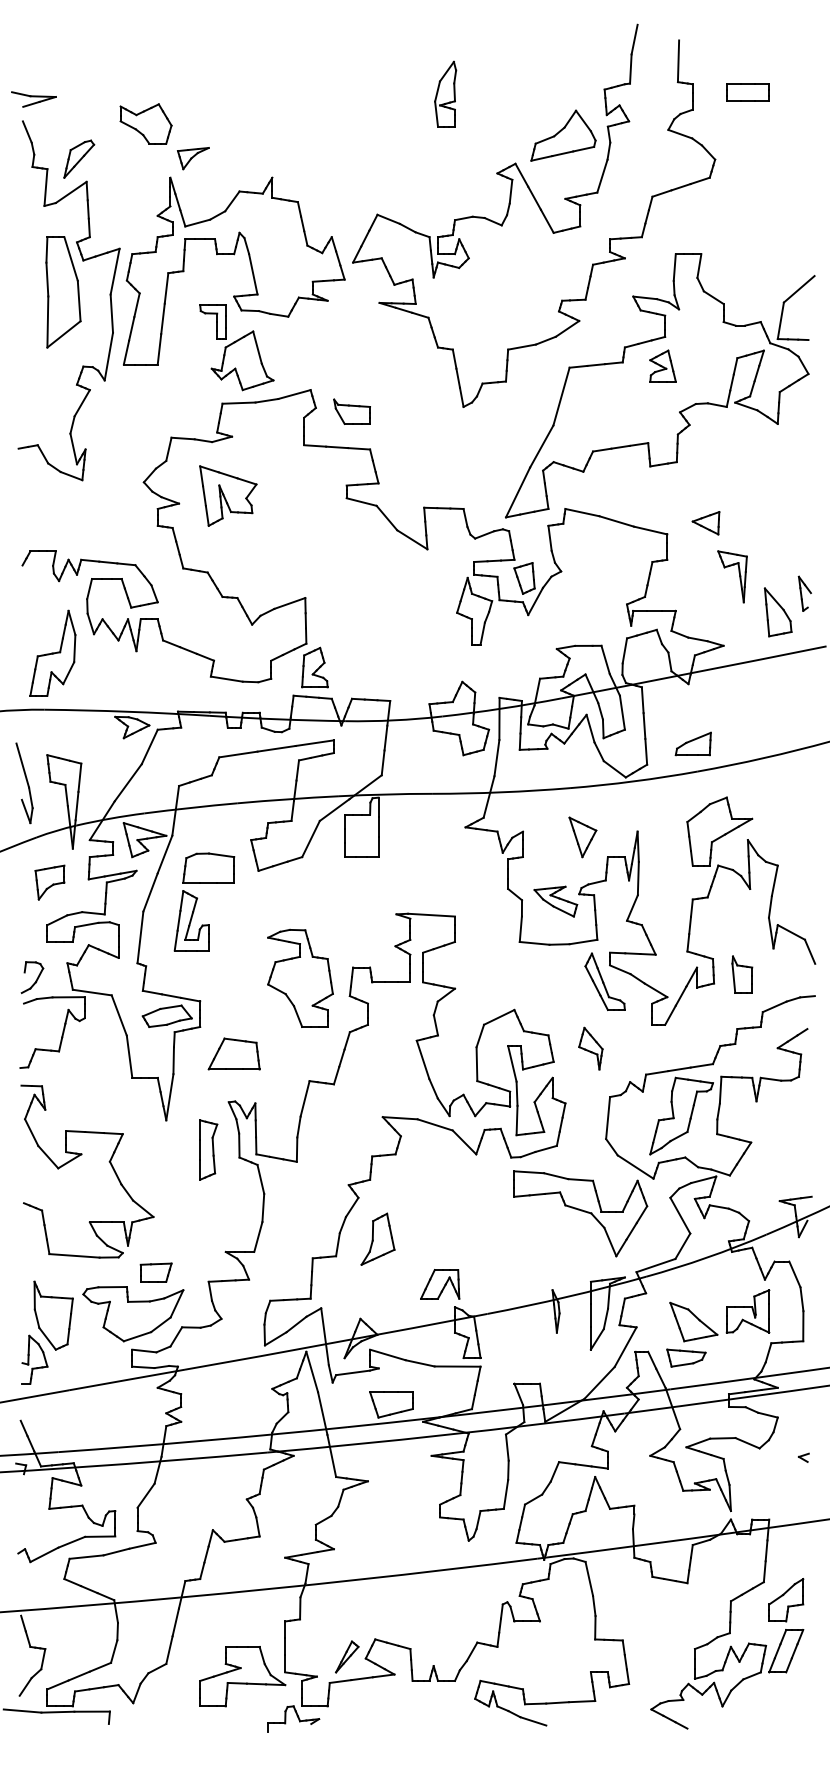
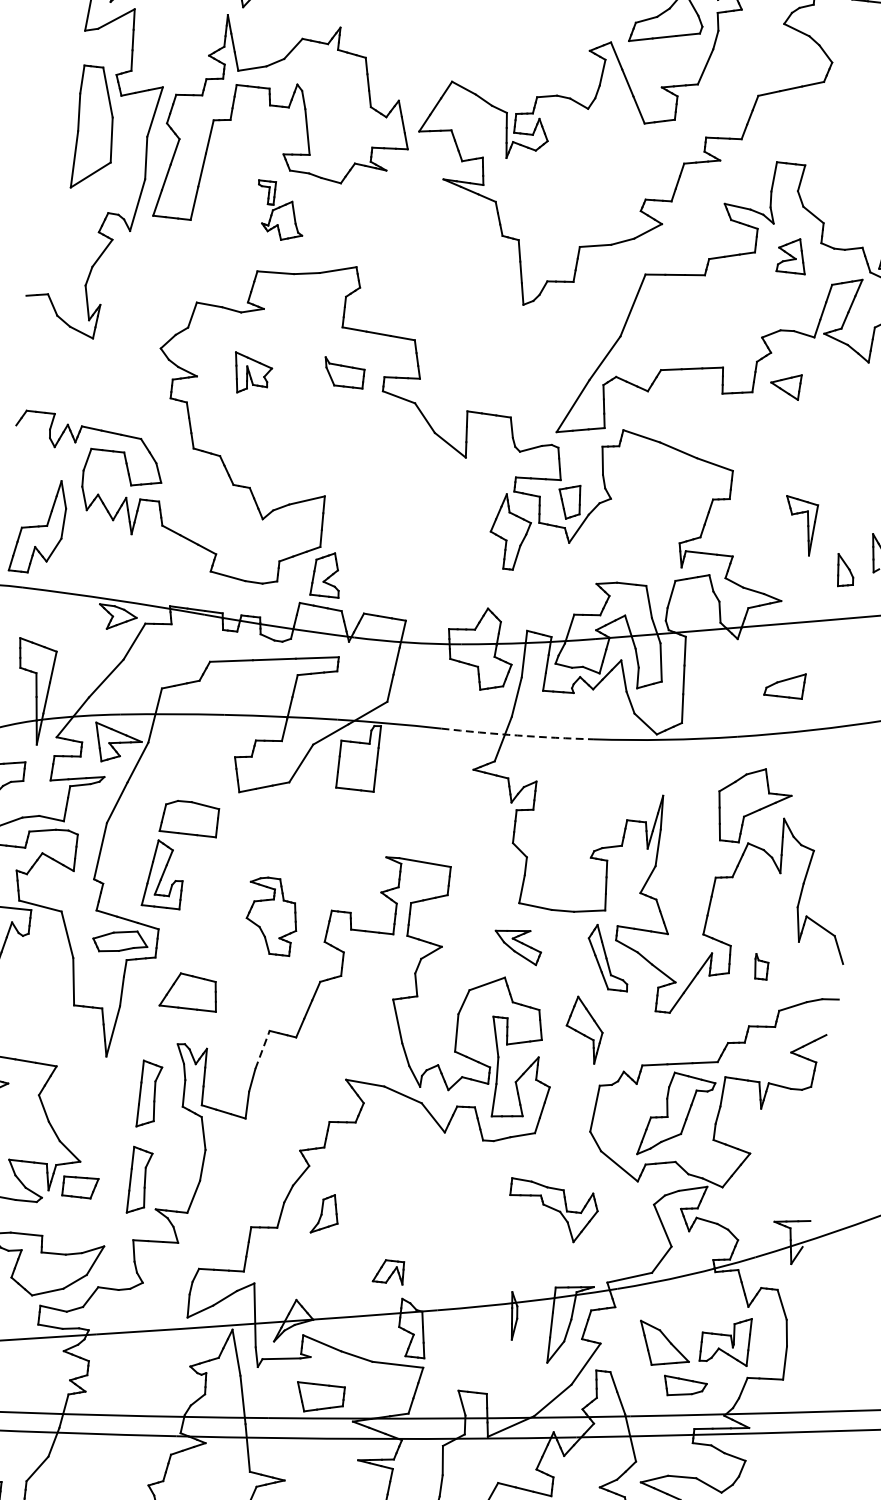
part: (236, 347) -> (279, 210), size x0.6
part: (662, 365) -> (792, 254), moved
part: (351, 411) -> (343, 372), moved
part: (228, 495) -> (252, 373), size x0.6
part: (705, 523) -> (785, 386), moved
part: (777, 612) -> (844, 570), size x0.6
part: (692, 743) -> (784, 683), moved
arc: (501, 792) -> (517, 735), solid -> dashed
part: (582, 837) -> (601, 795), removed
part: (198, 898) -> (174, 850), moved
part: (555, 901) -> (517, 946), moved
part: (742, 974) -> (761, 966), size x0.6
part: (300, 977) -> (272, 915), size x0.7
part: (590, 1048) -> (584, 1029), size x1.4
line: (305, 1098) -> (262, 1049), solid -> dashed
part: (580, 1213) -> (552, 1210), size x0.6
part: (208, 1227) -> (139, 1180), added
part: (377, 1238) -> (325, 1213), size x0.7
part: (155, 1272) -> (79, 1186), moved
part: (440, 1284) -> (389, 1271), size x0.7
part: (686, 1357) -> (685, 1386), moved

